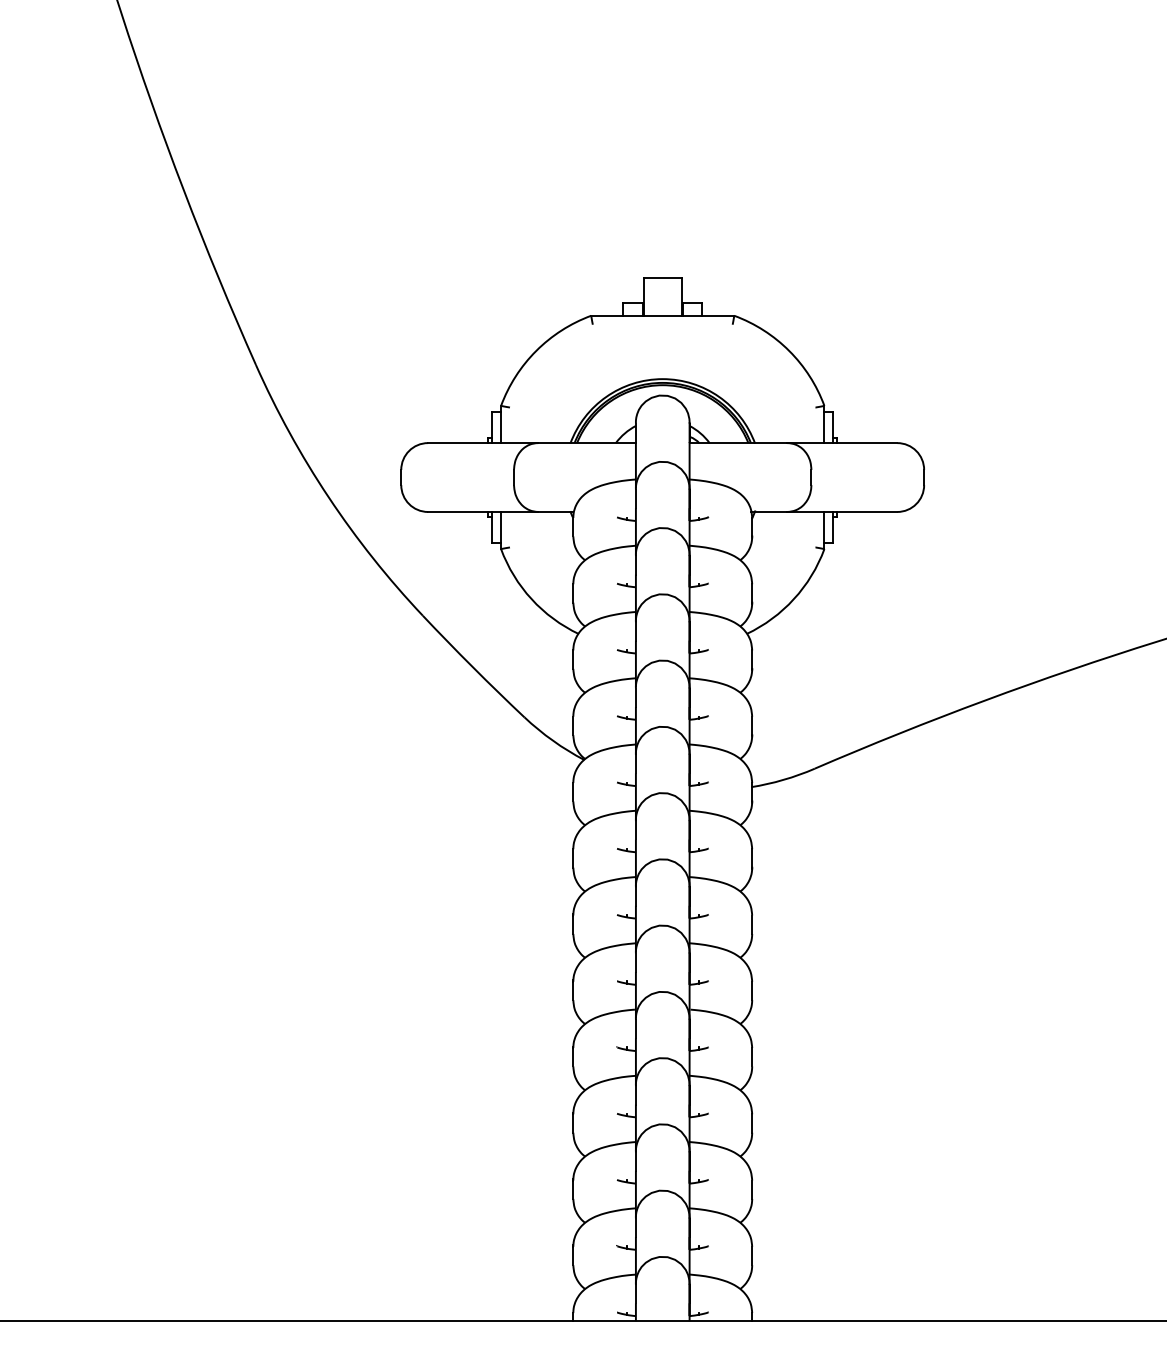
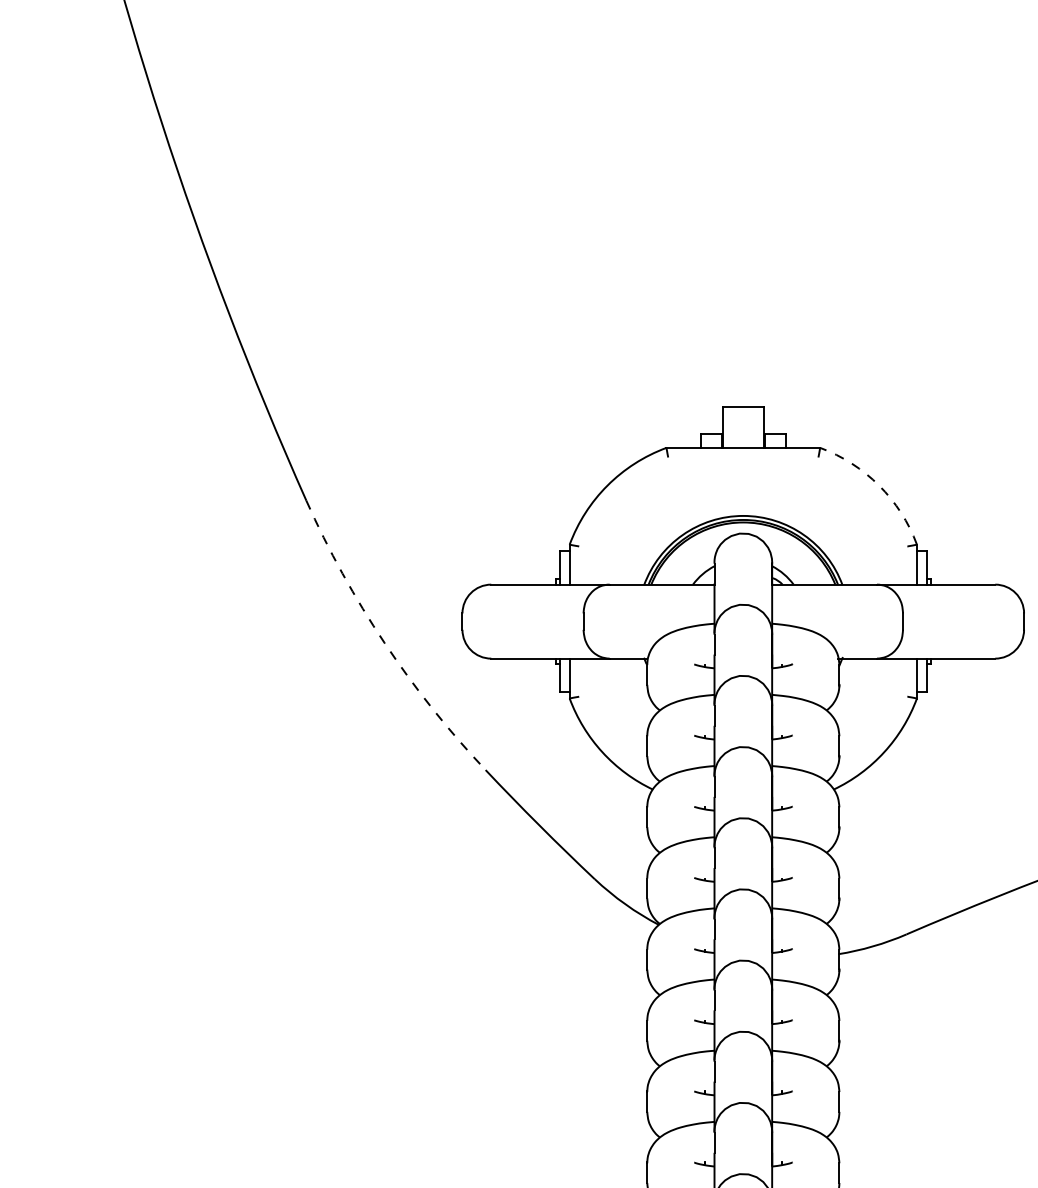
arc: (789, 350) -> (879, 485), solid -> dashed
arc: (328, 497) -> (384, 643), solid -> dashed

